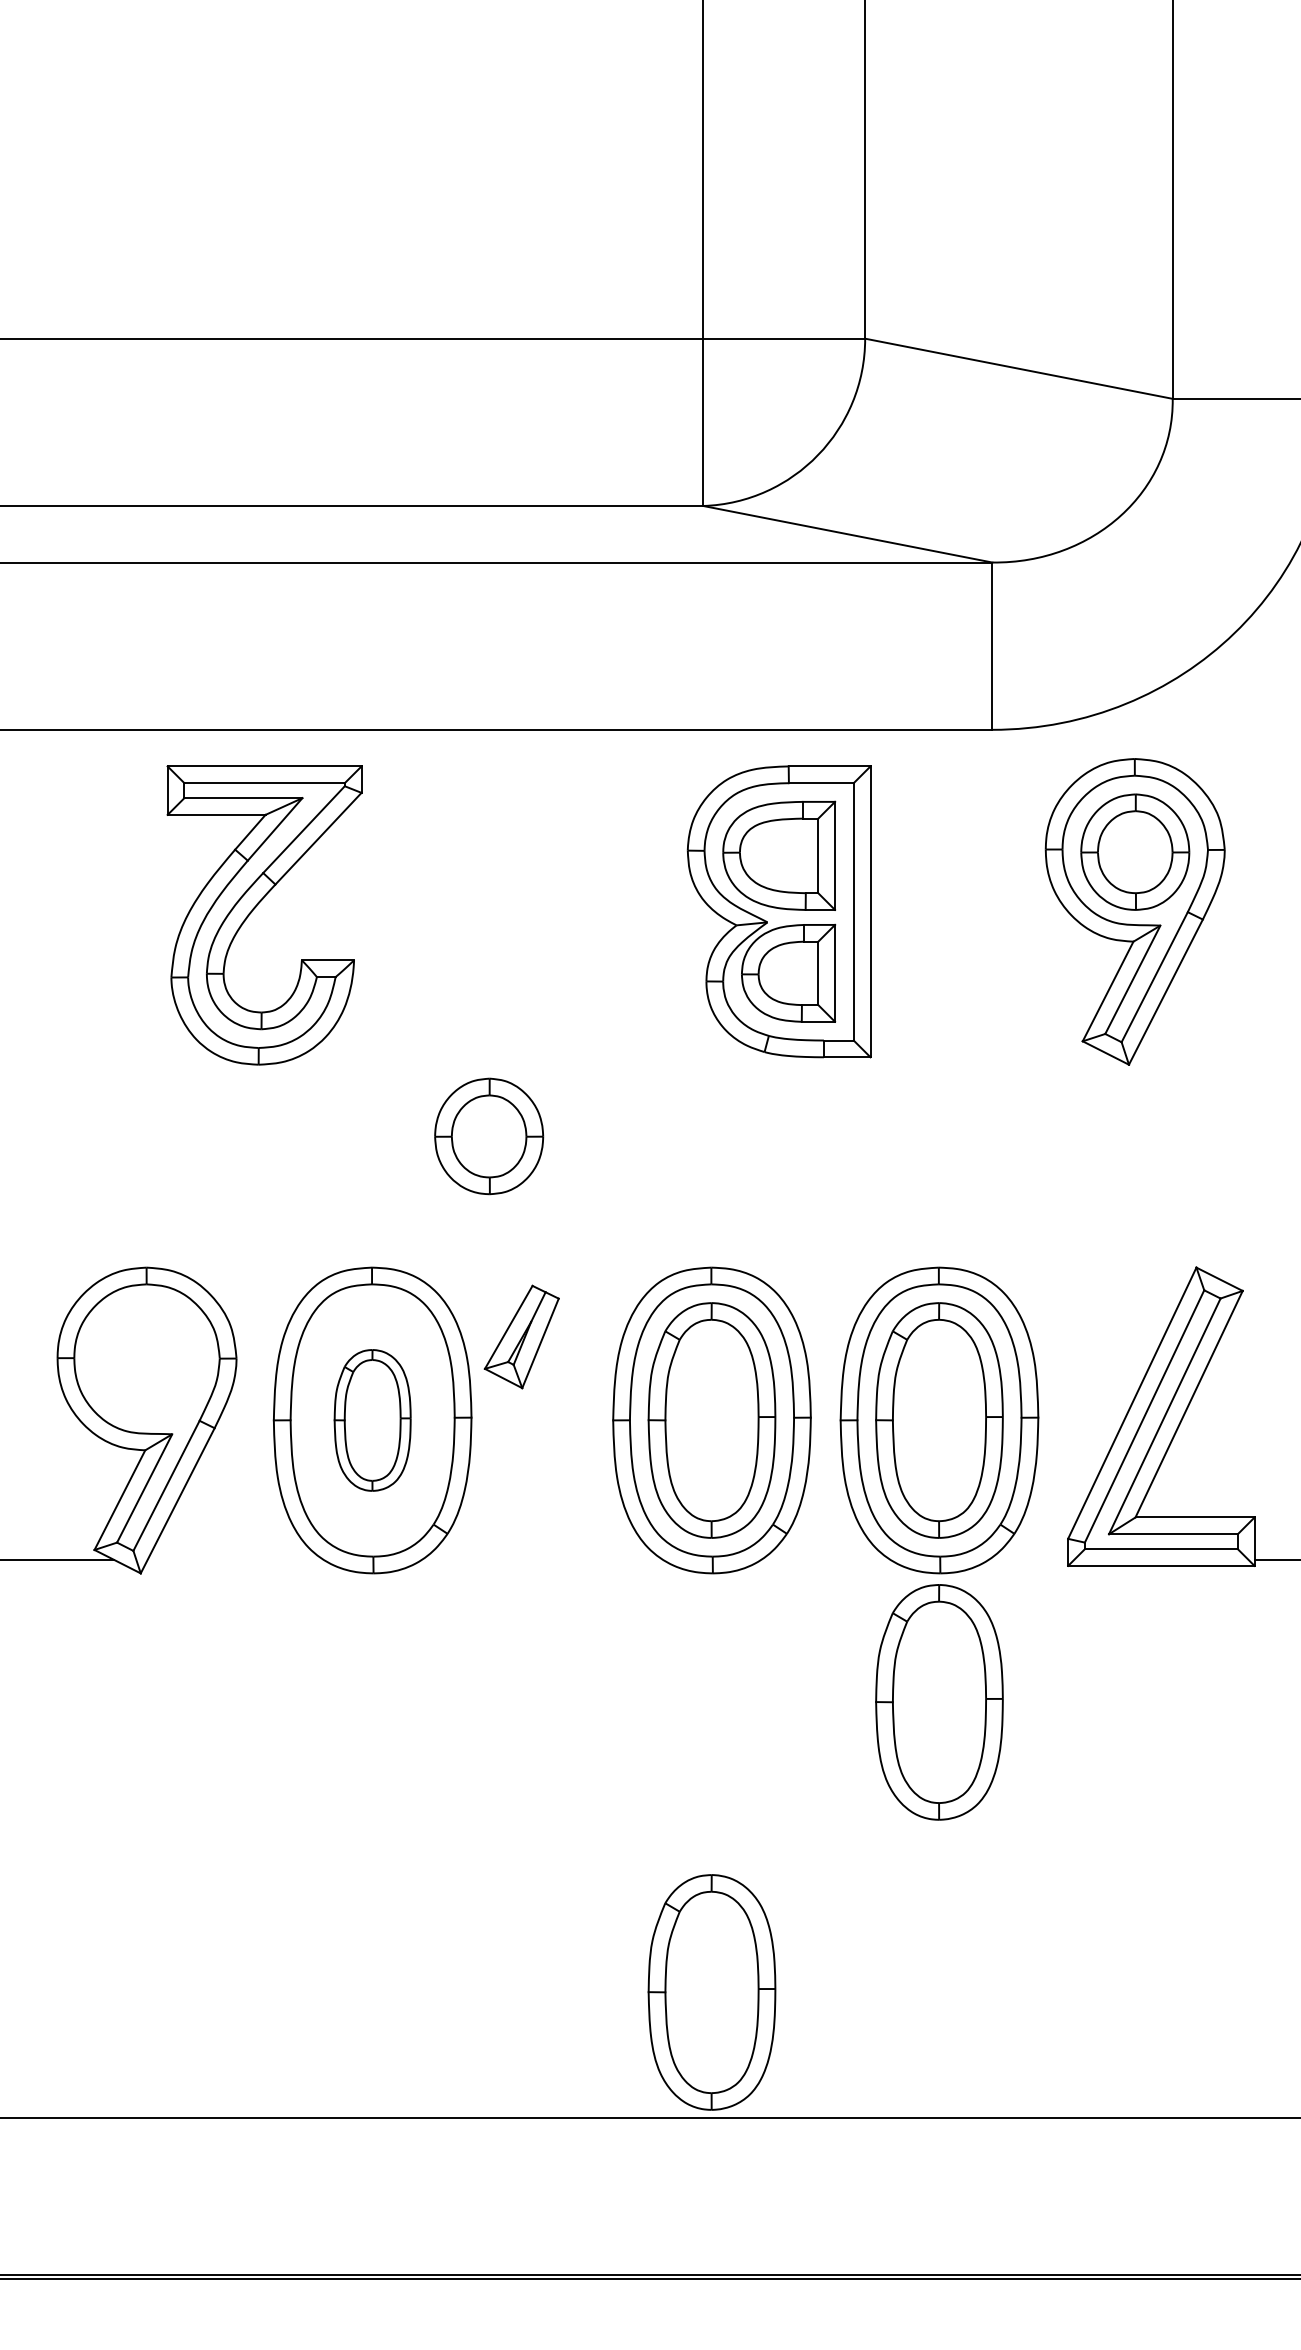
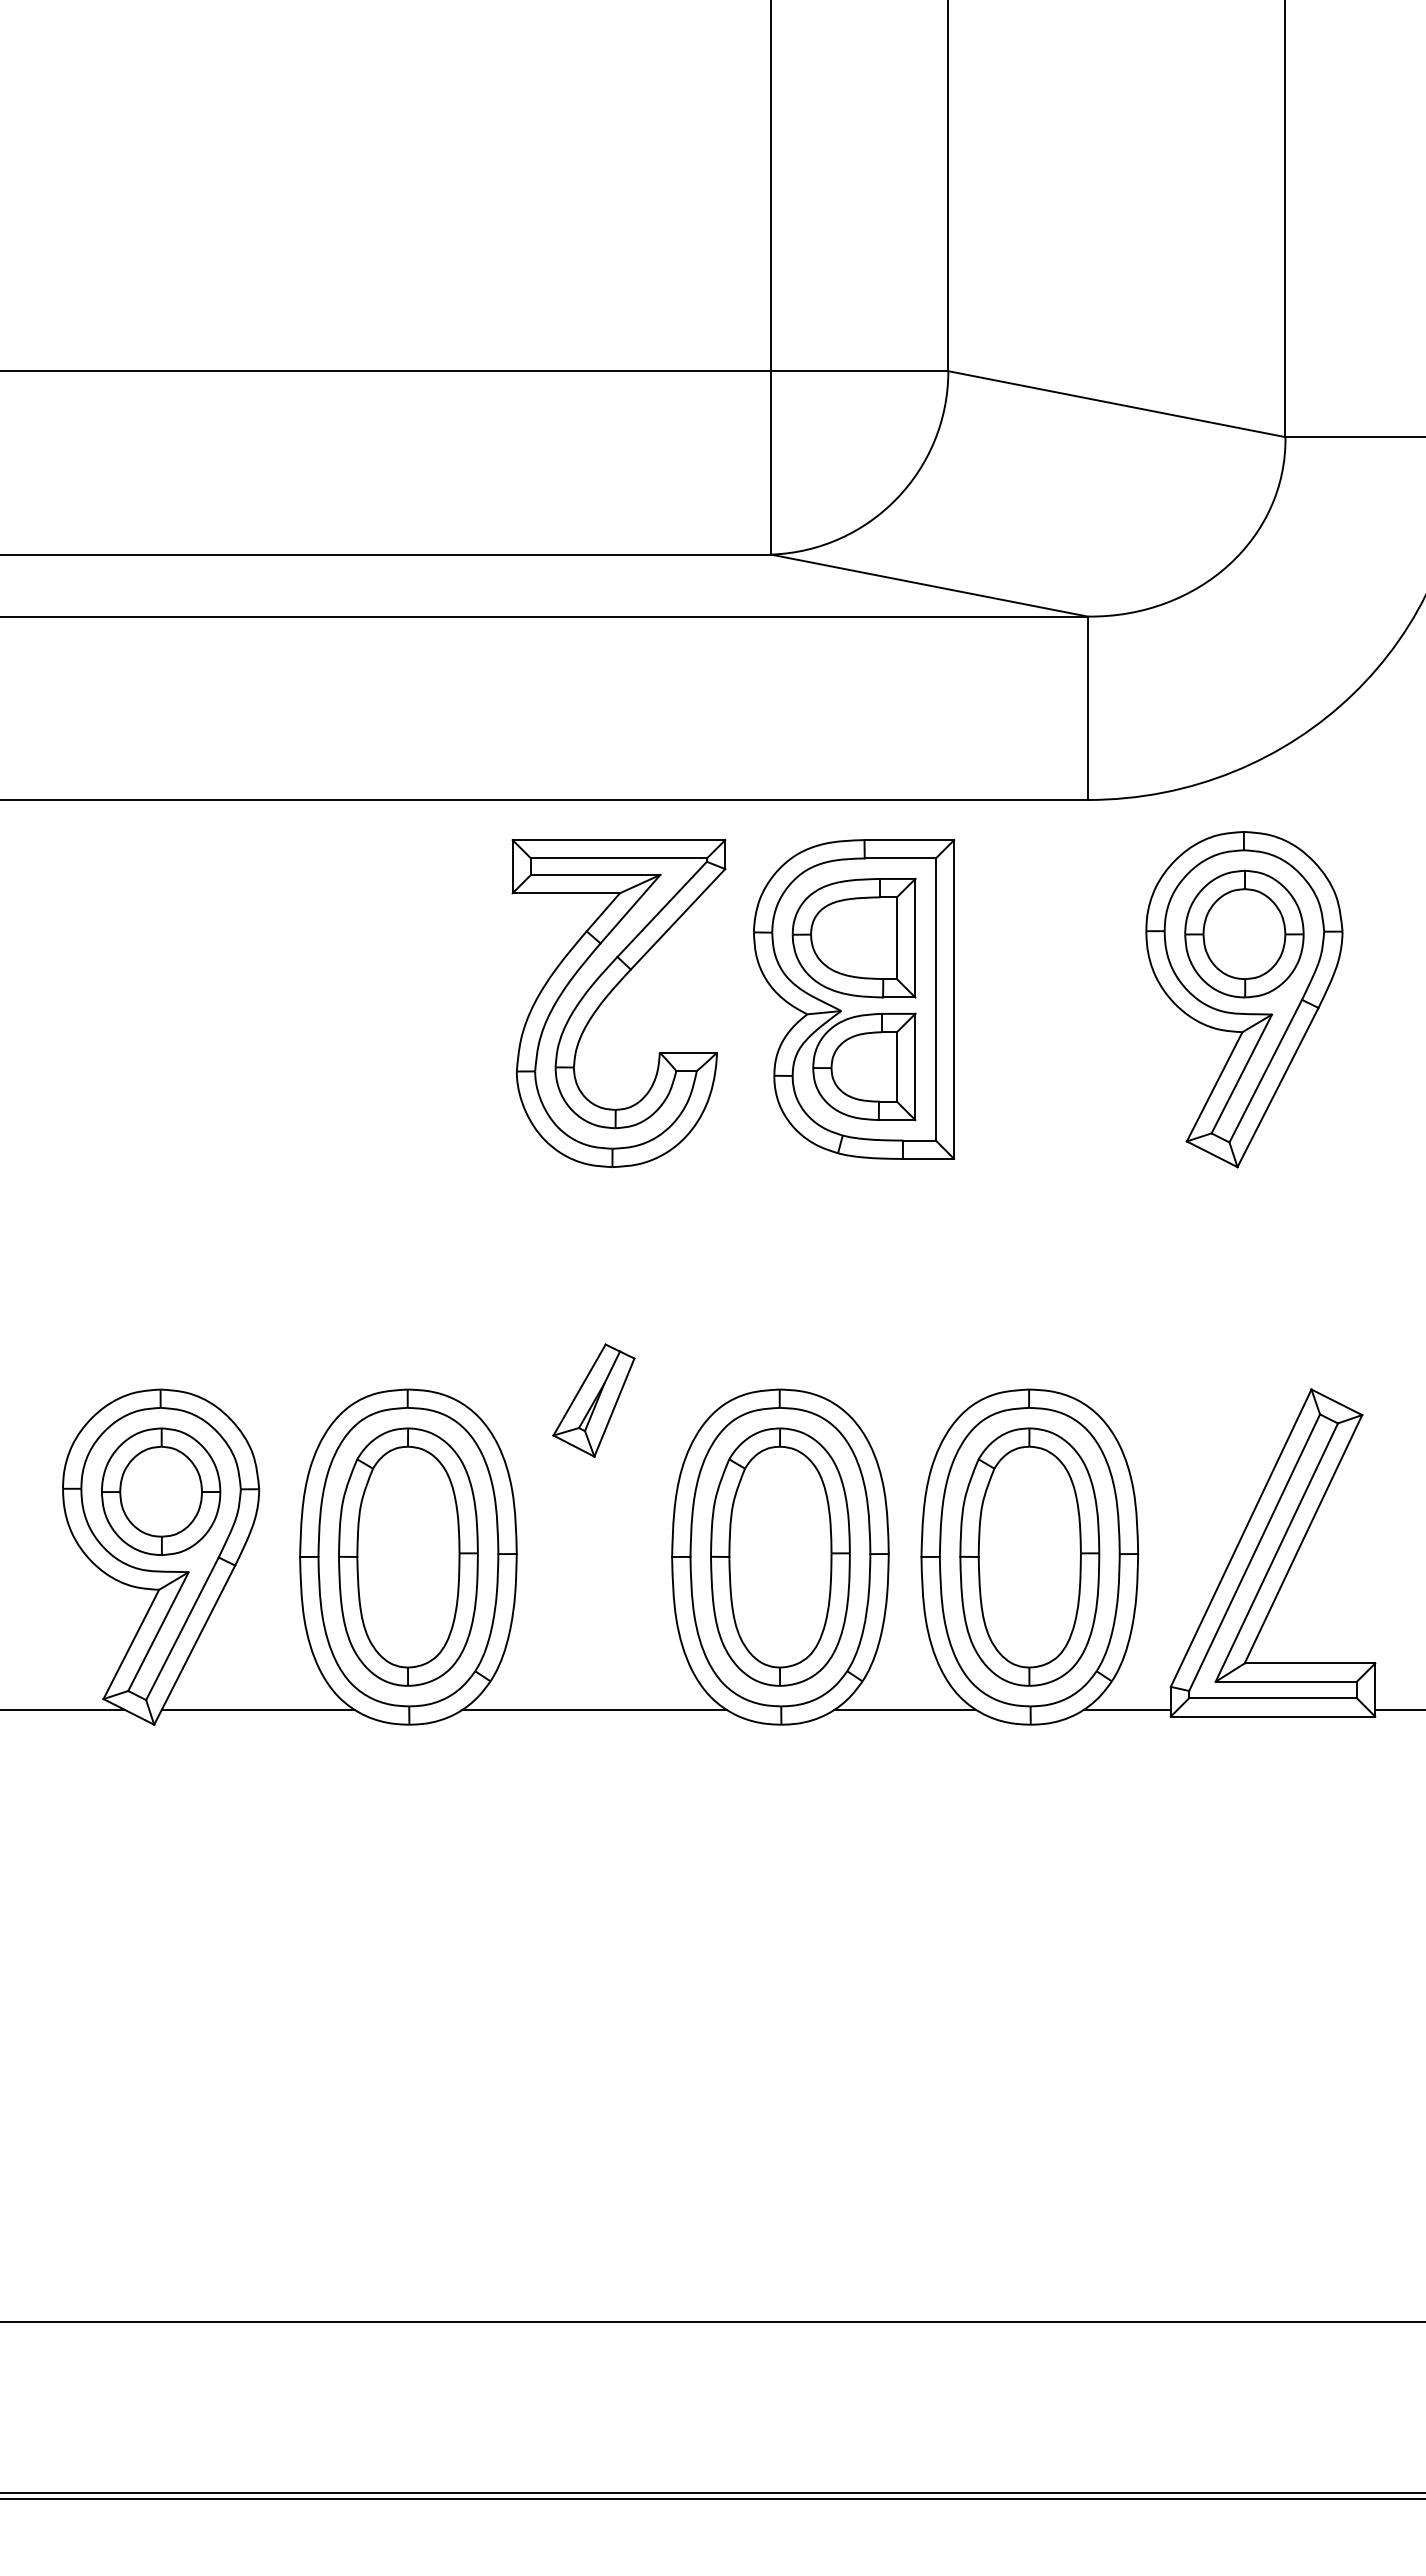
part: (255, 909) -> (608, 996), moved
part: (489, 1136) -> (161, 1491), moved
part: (521, 1336) -> (593, 1400), moved
part: (372, 1419) -> (408, 1556), size x1.67
line: (234, 1560) -> (257, 1710), added
line: (542, 1560) -> (594, 1710), added
line: (826, 1560) -> (905, 1710), added
line: (1027, 1560) -> (1126, 1710), added
part: (939, 1701) -> (1029, 1865), removed
part: (712, 1991) -> (780, 2183), removed

